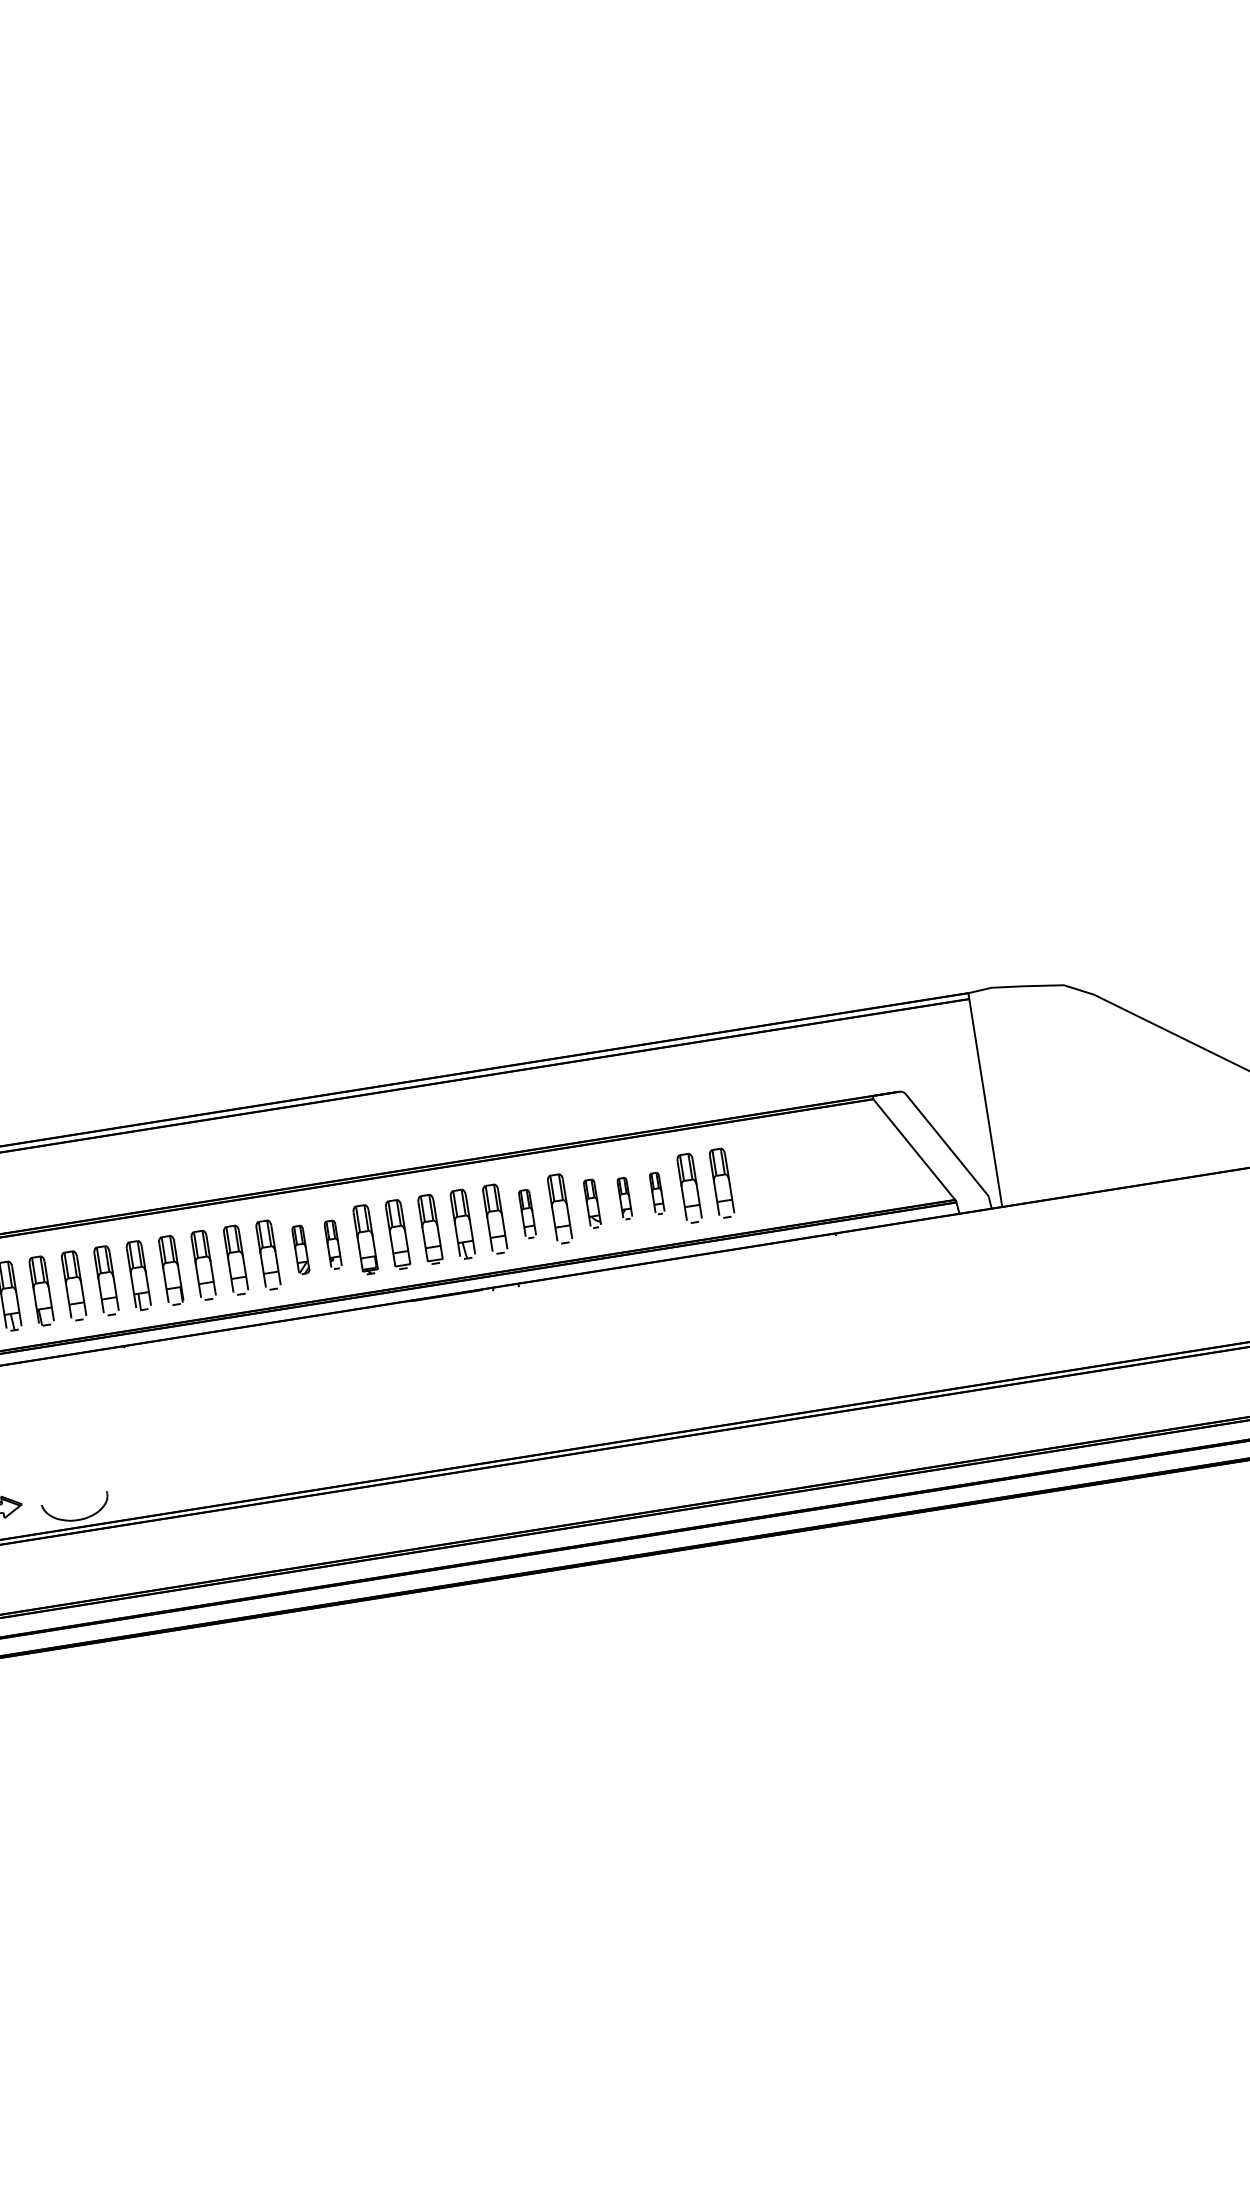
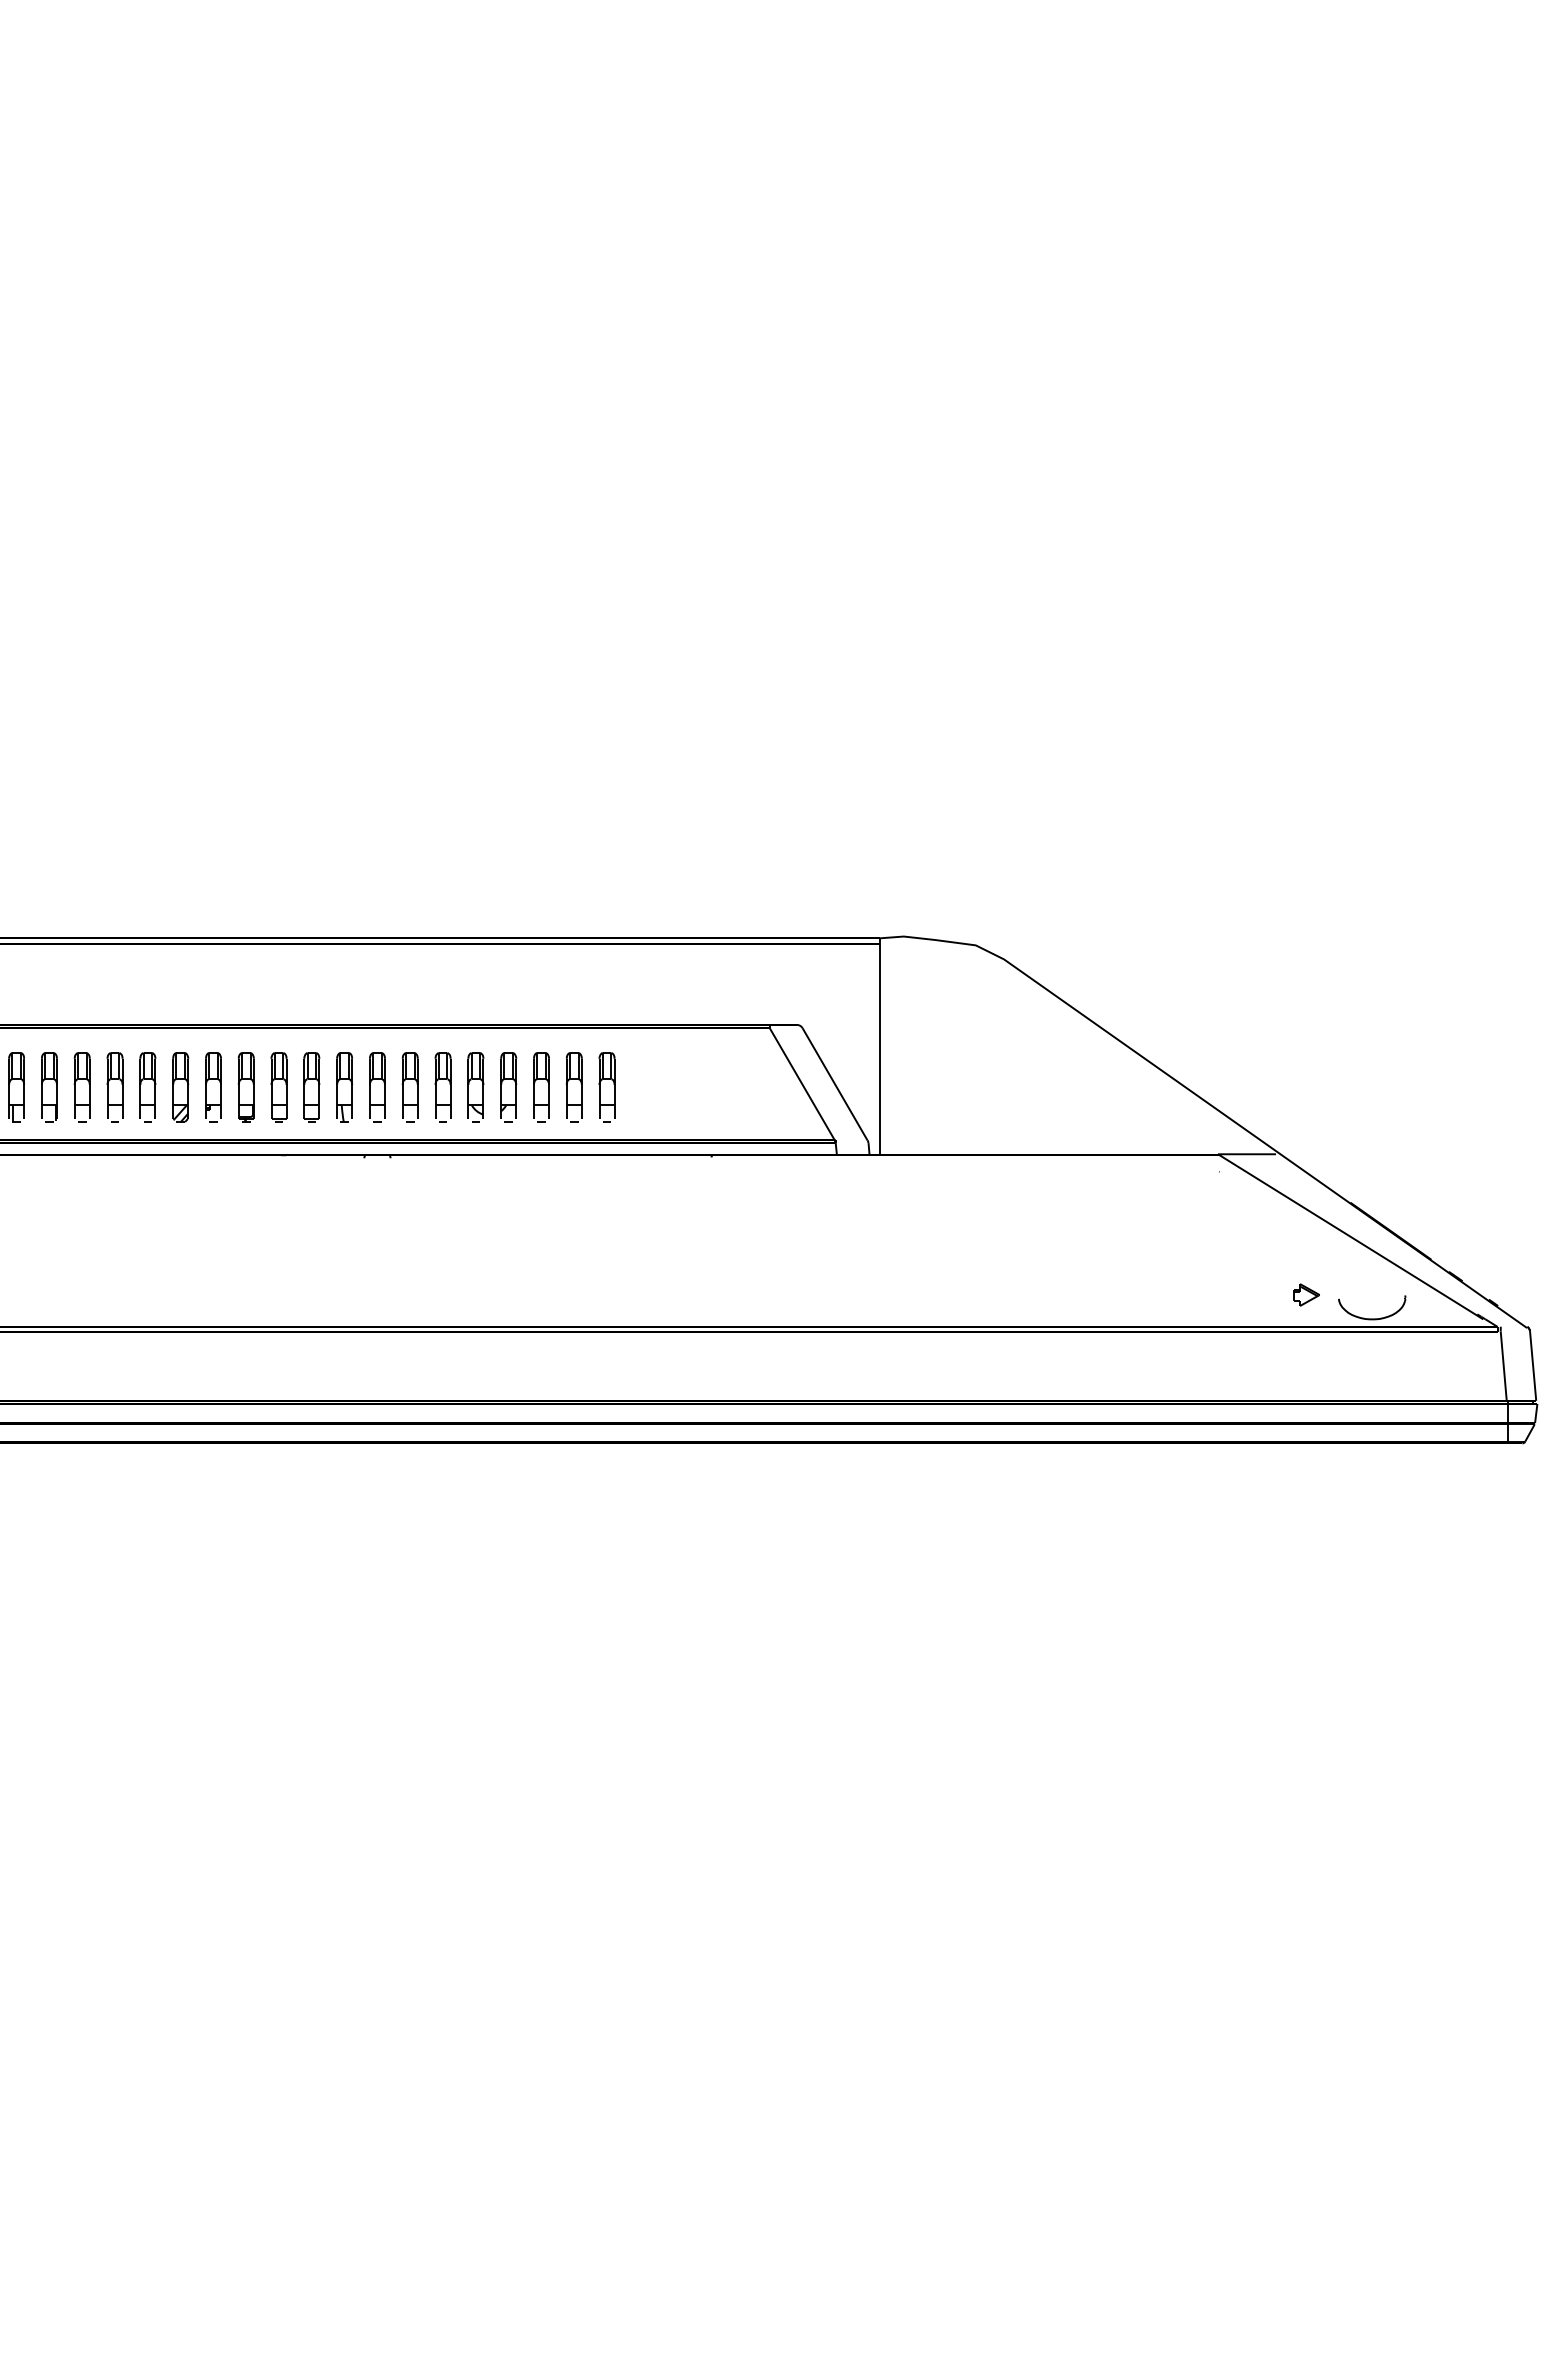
part: (657, 1193) -> (541, 1087), size x1.67
part: (624, 1198) -> (508, 1087), size x1.67
part: (591, 1203) -> (475, 1087), size x1.43
part: (526, 1214) -> (409, 1087), size x1.43
part: (333, 1244) -> (213, 1087), size x1.43
part: (300, 1250) -> (180, 1087), size x1.43

